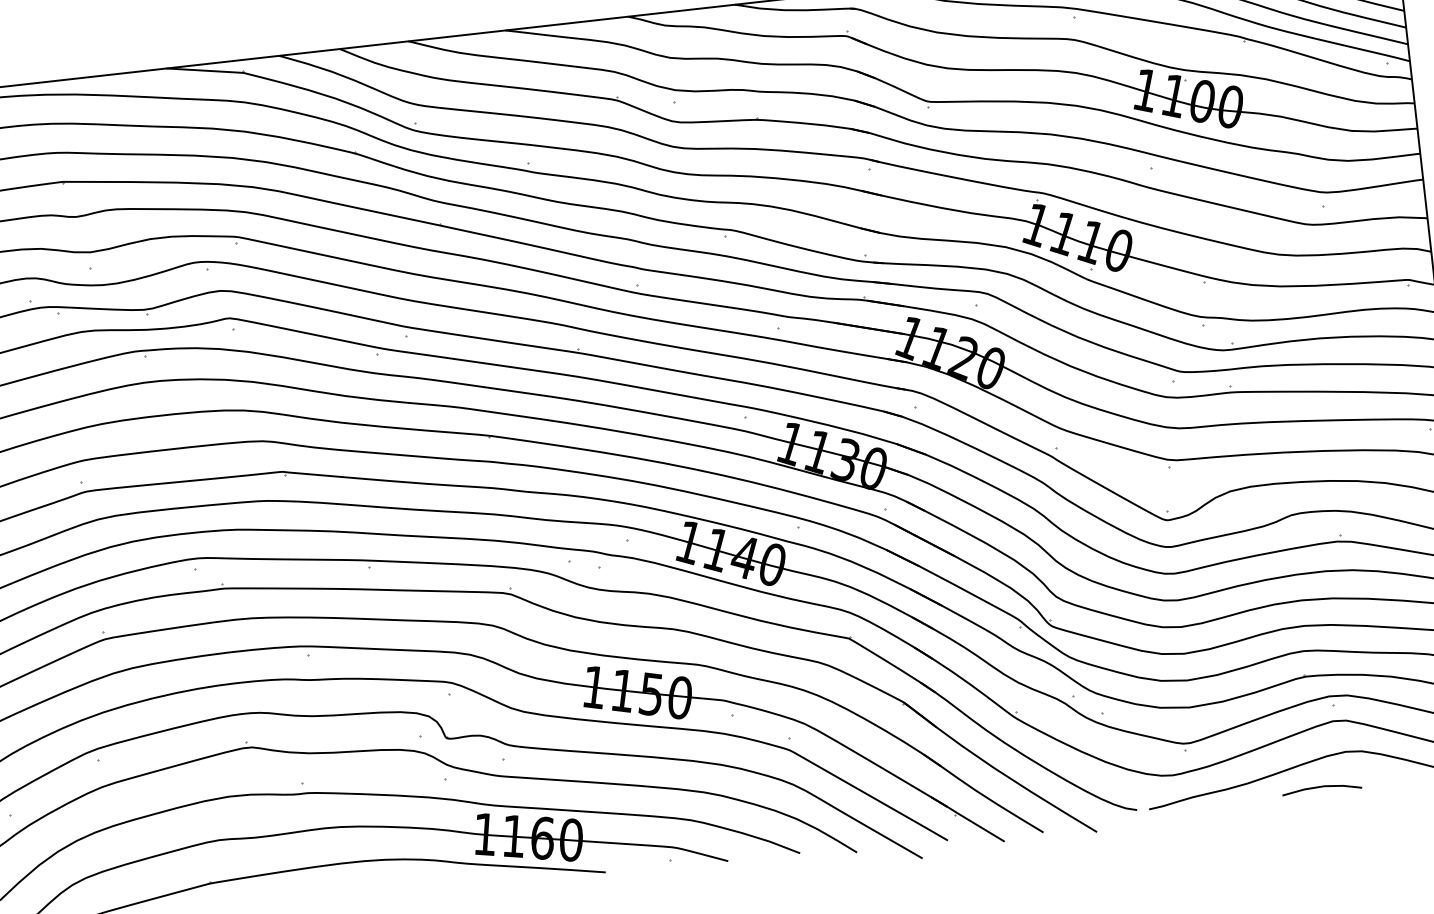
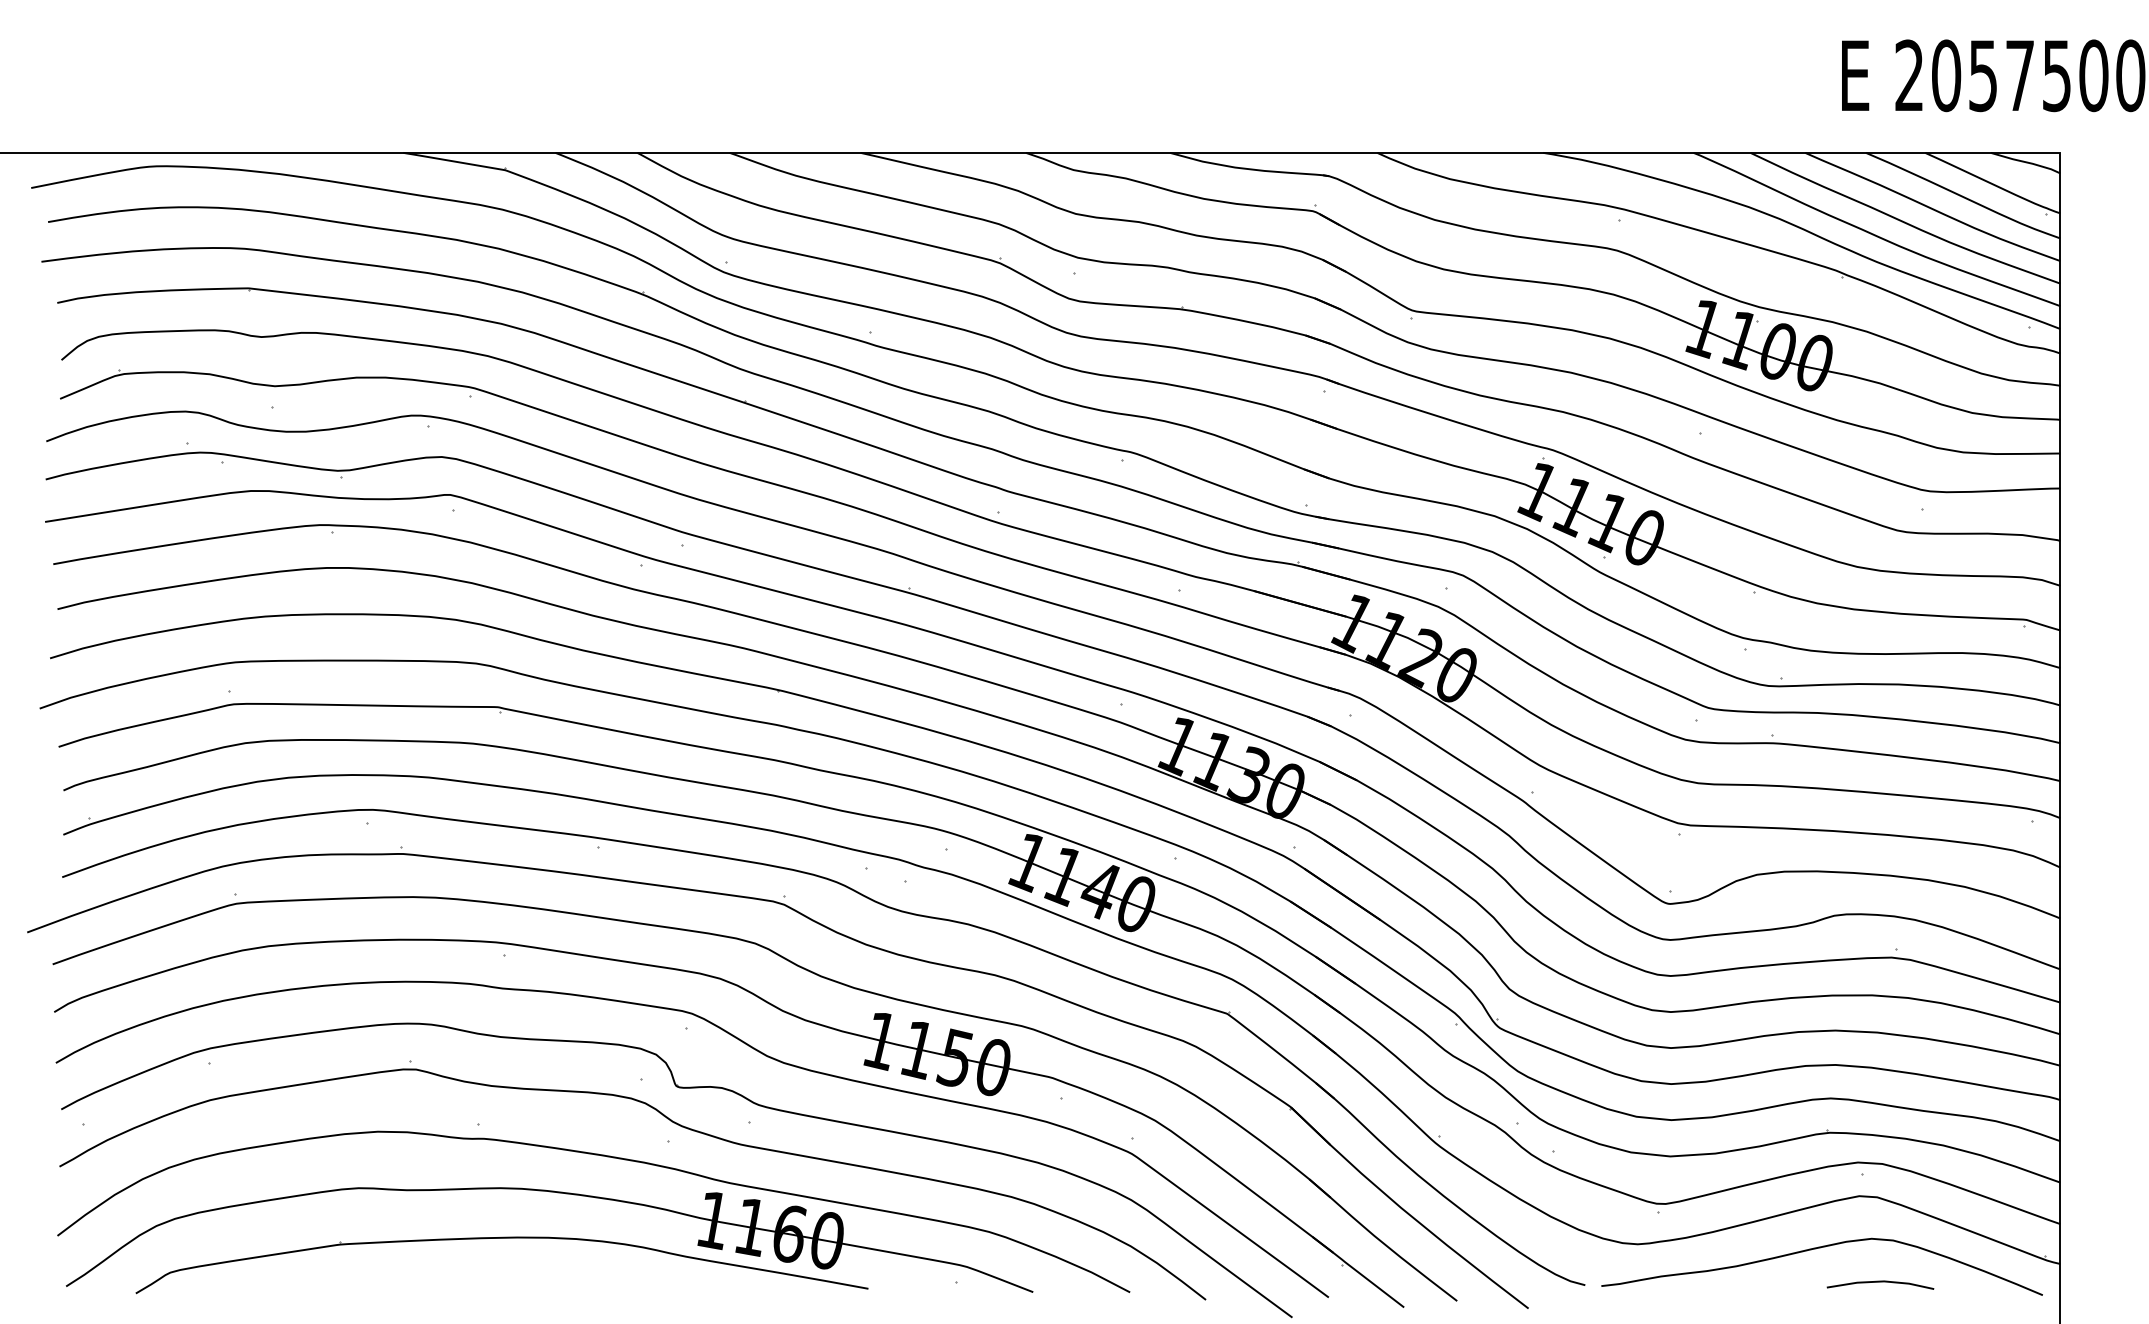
line: (1321, 787) -> (1880, 1282), moved

